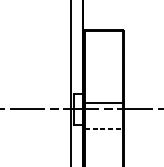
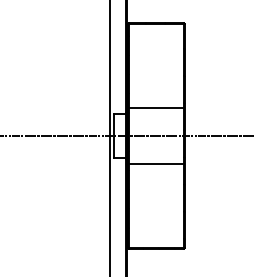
line: (104, 102) -> (156, 107), moved
line: (104, 129) -> (156, 164), dashed -> solid

